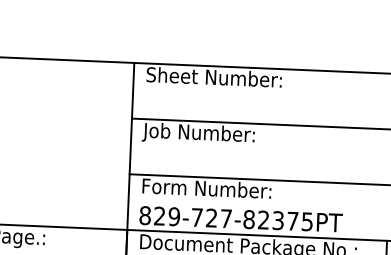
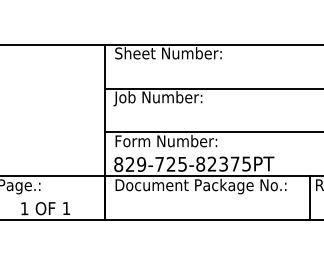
text: (226, 218) -> (182, 164), 829-727-82375PT -> 829-725-82375PT

